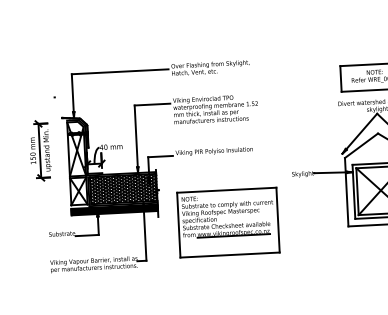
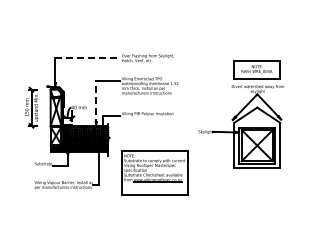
line: (121, 71) -> (88, 57), solid -> dashed
line: (136, 139) -> (96, 103), solid -> dashed
part: (228, 222) -> (154, 172), moved

